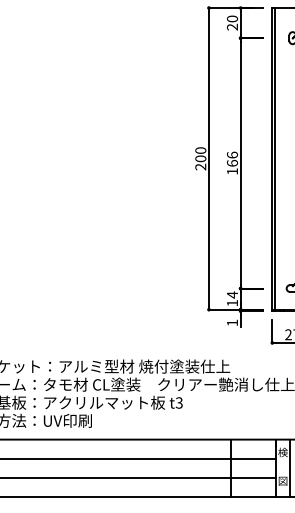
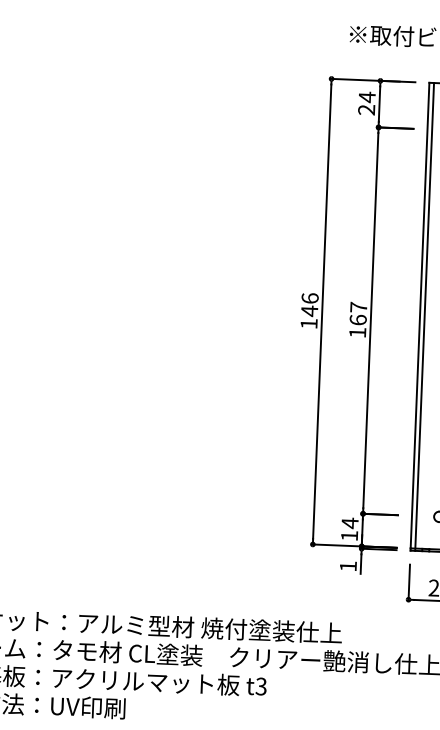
text: (232, 18) -> (367, 96), 20 -> 24
text: (232, 154) -> (358, 306), 166 -> 167
text: (200, 158) -> (309, 310), 200 -> 146

